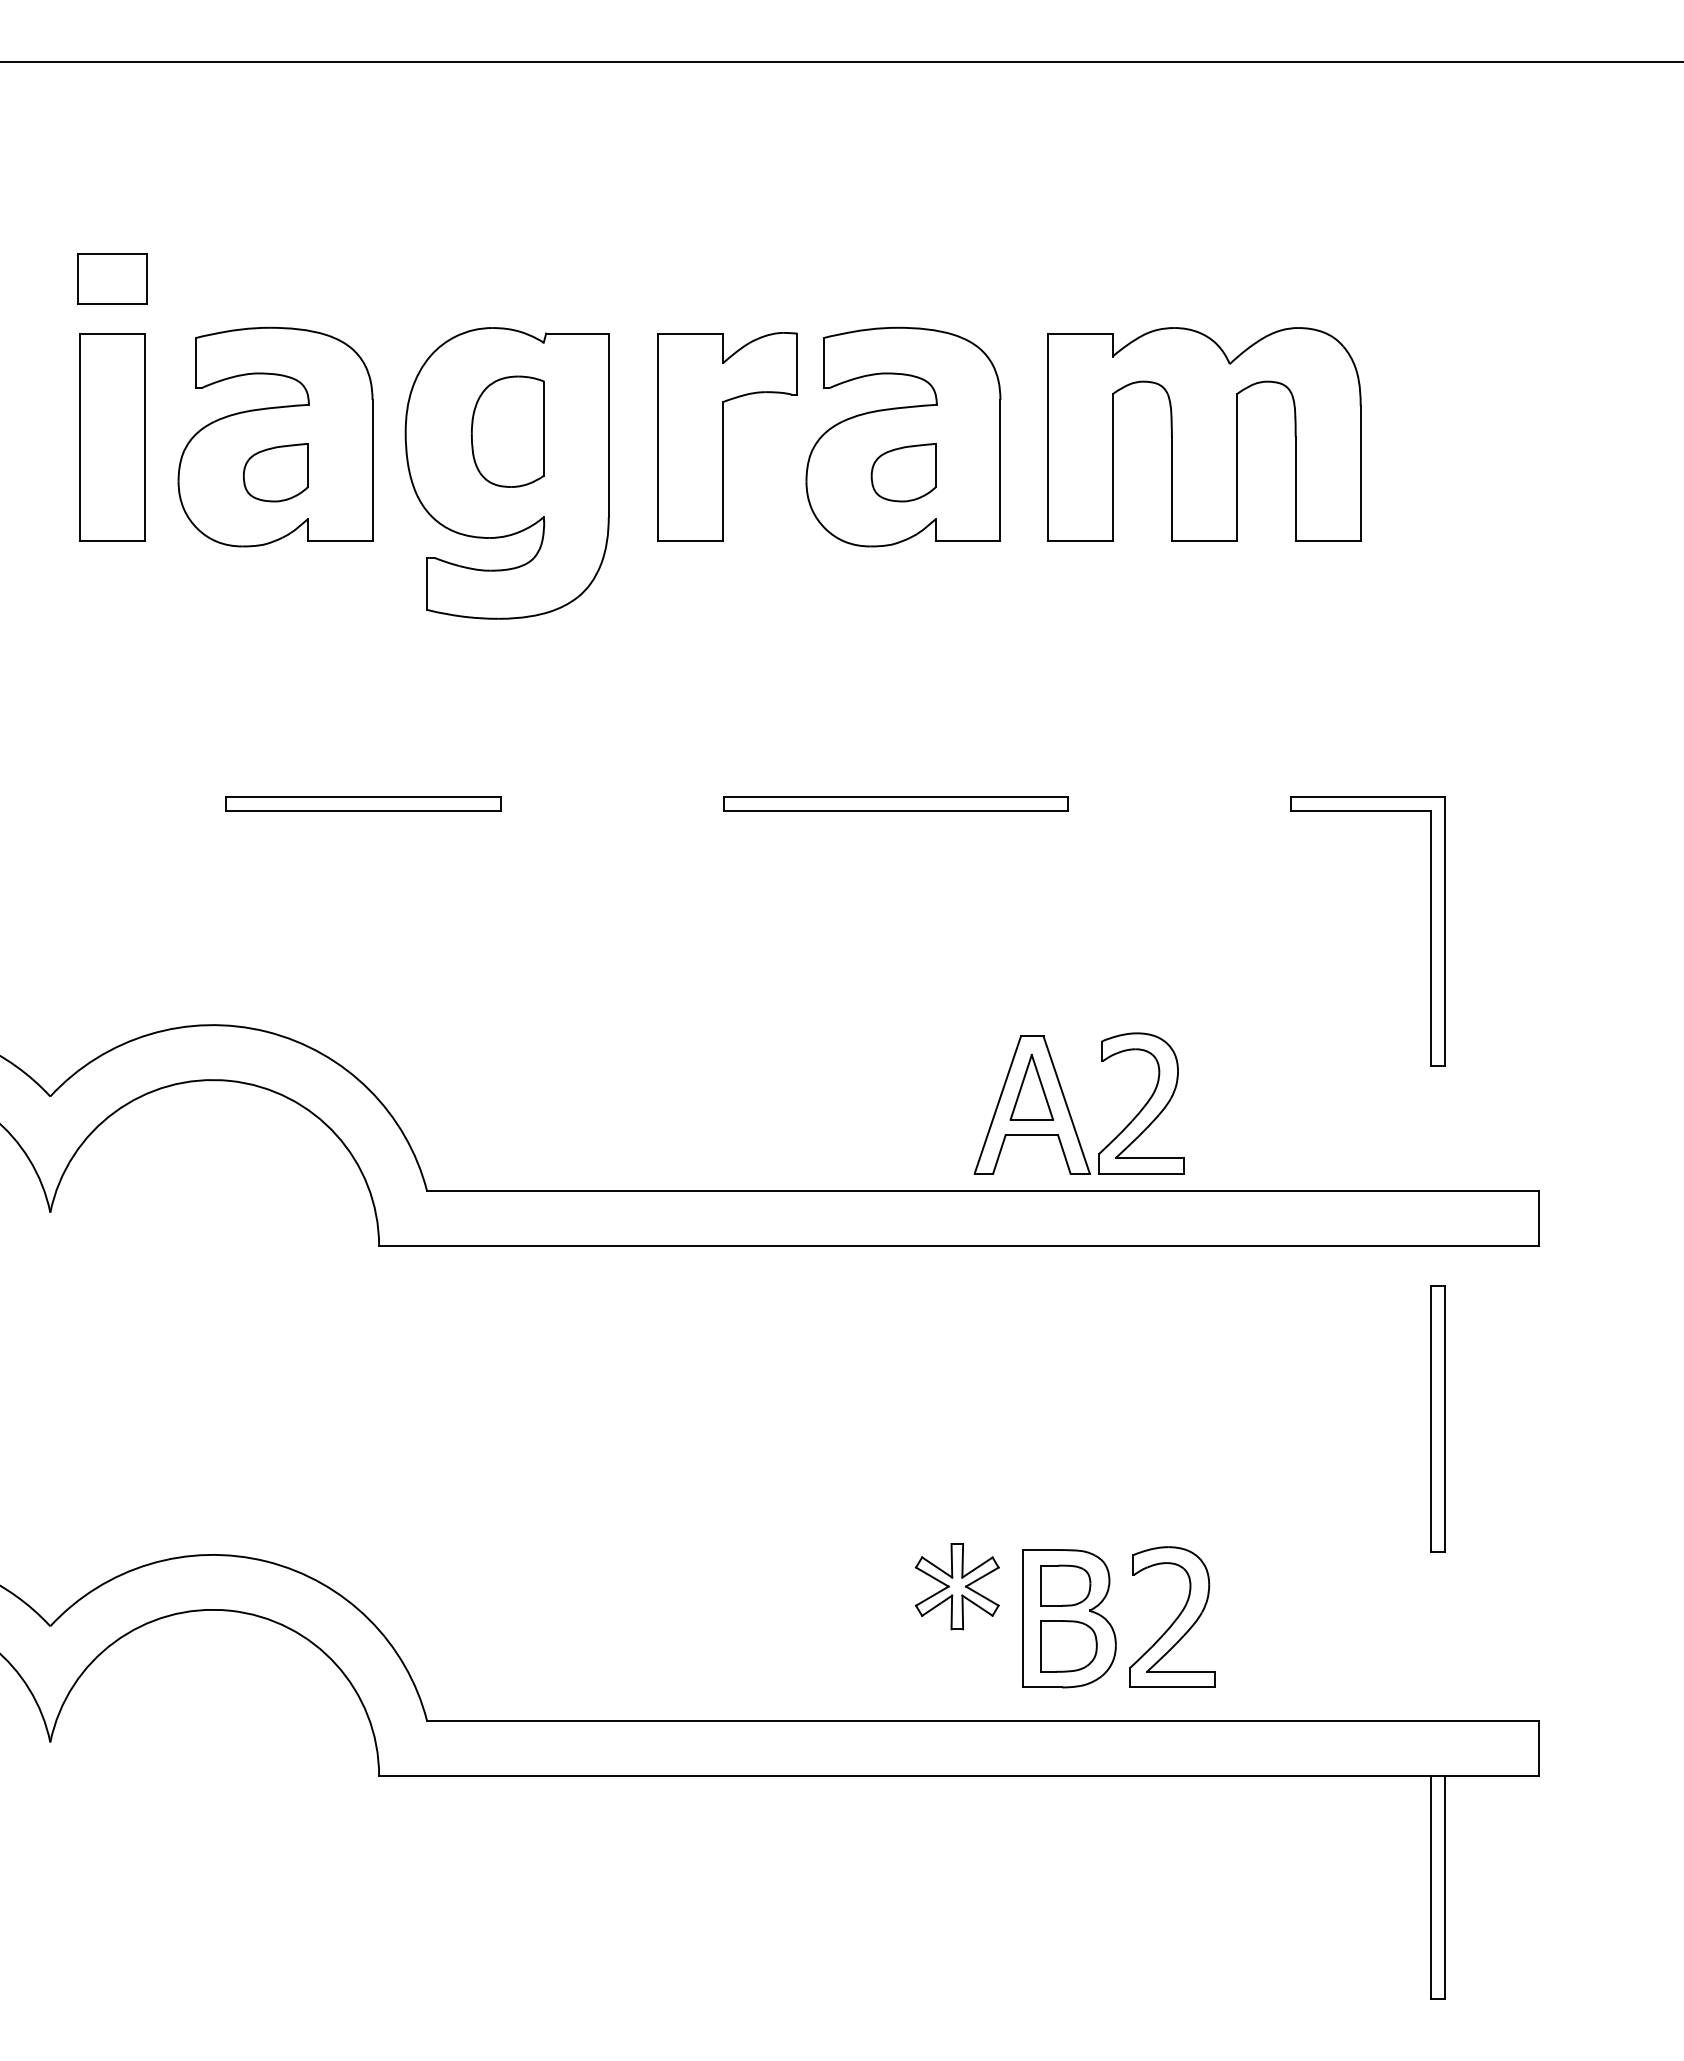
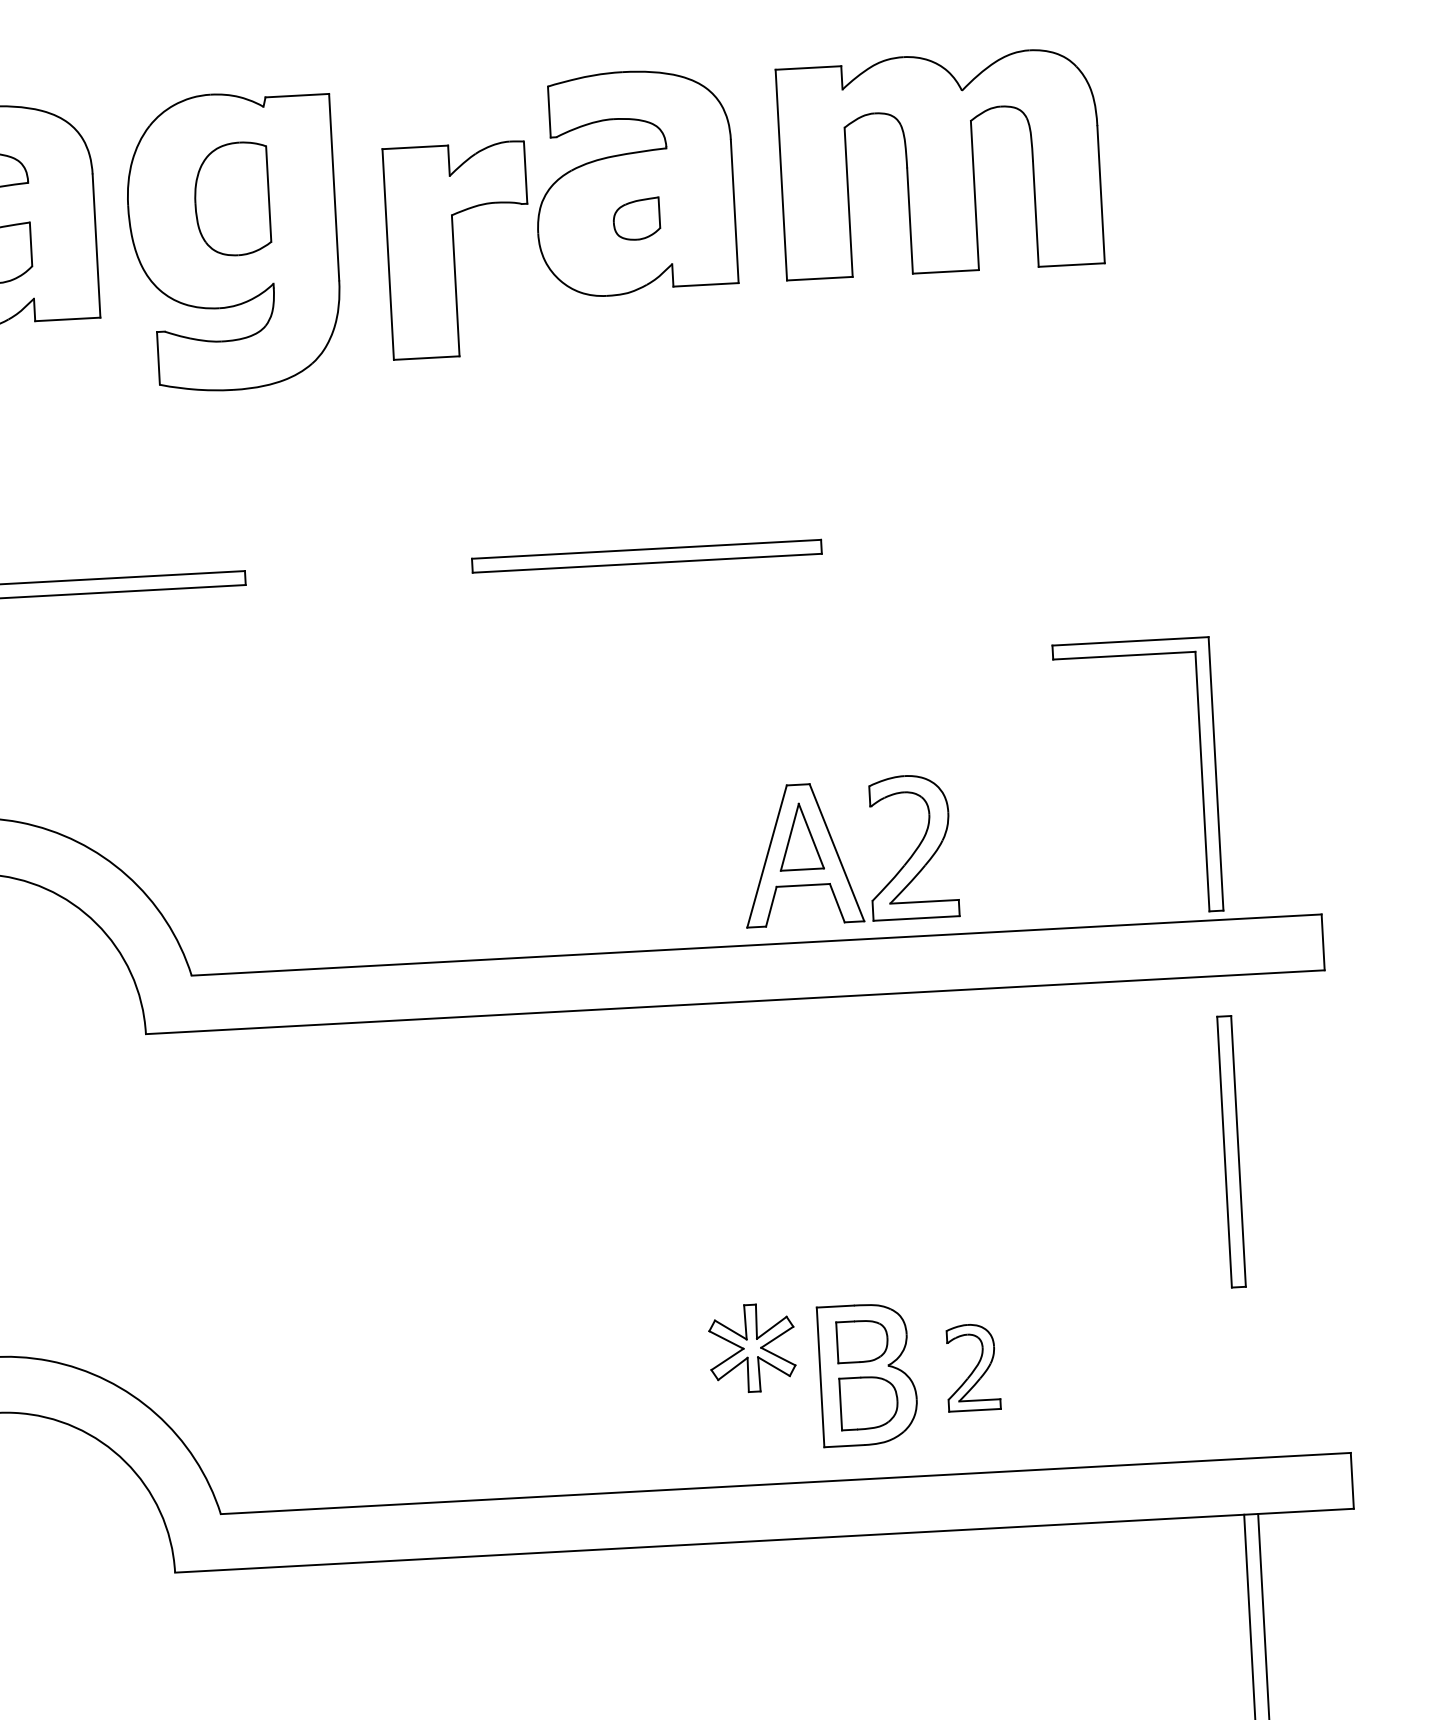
part: (727, 436) -> (458, 249), moved
part: (903, 472) -> (636, 218), size x0.7
part: (1430, 931) -> (1201, 774), moved
part: (1172, 1616) -> (972, 1366), size x0.6

